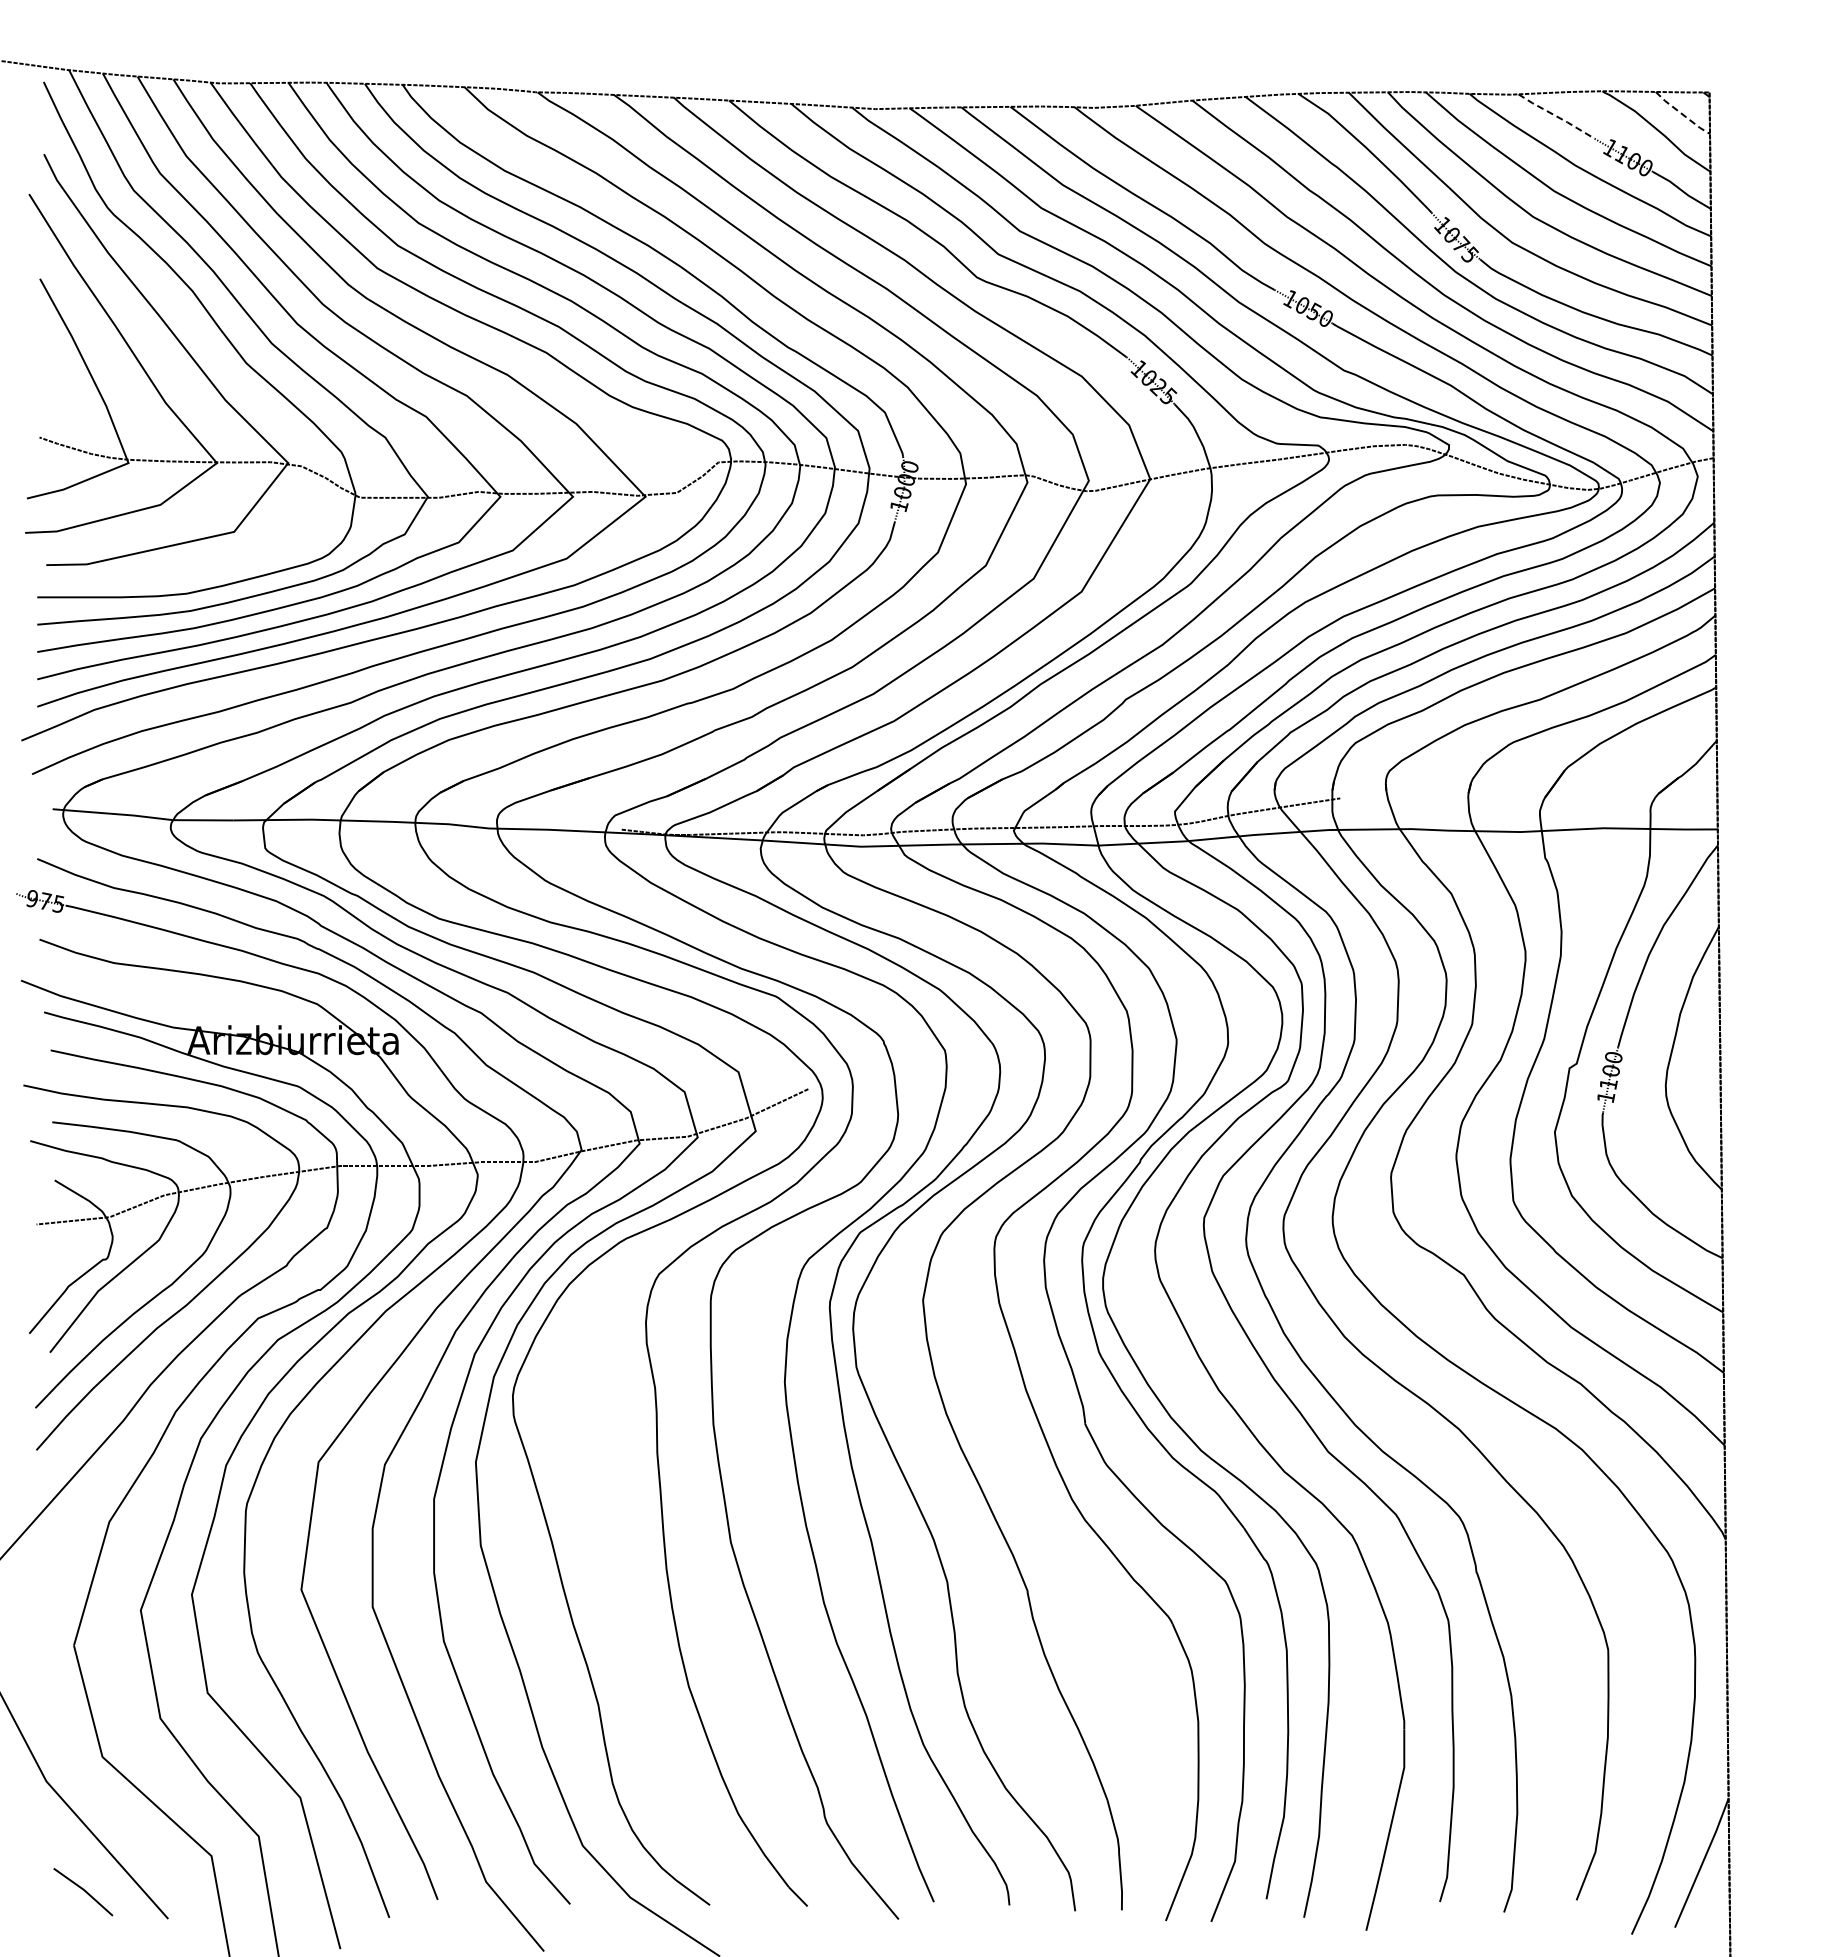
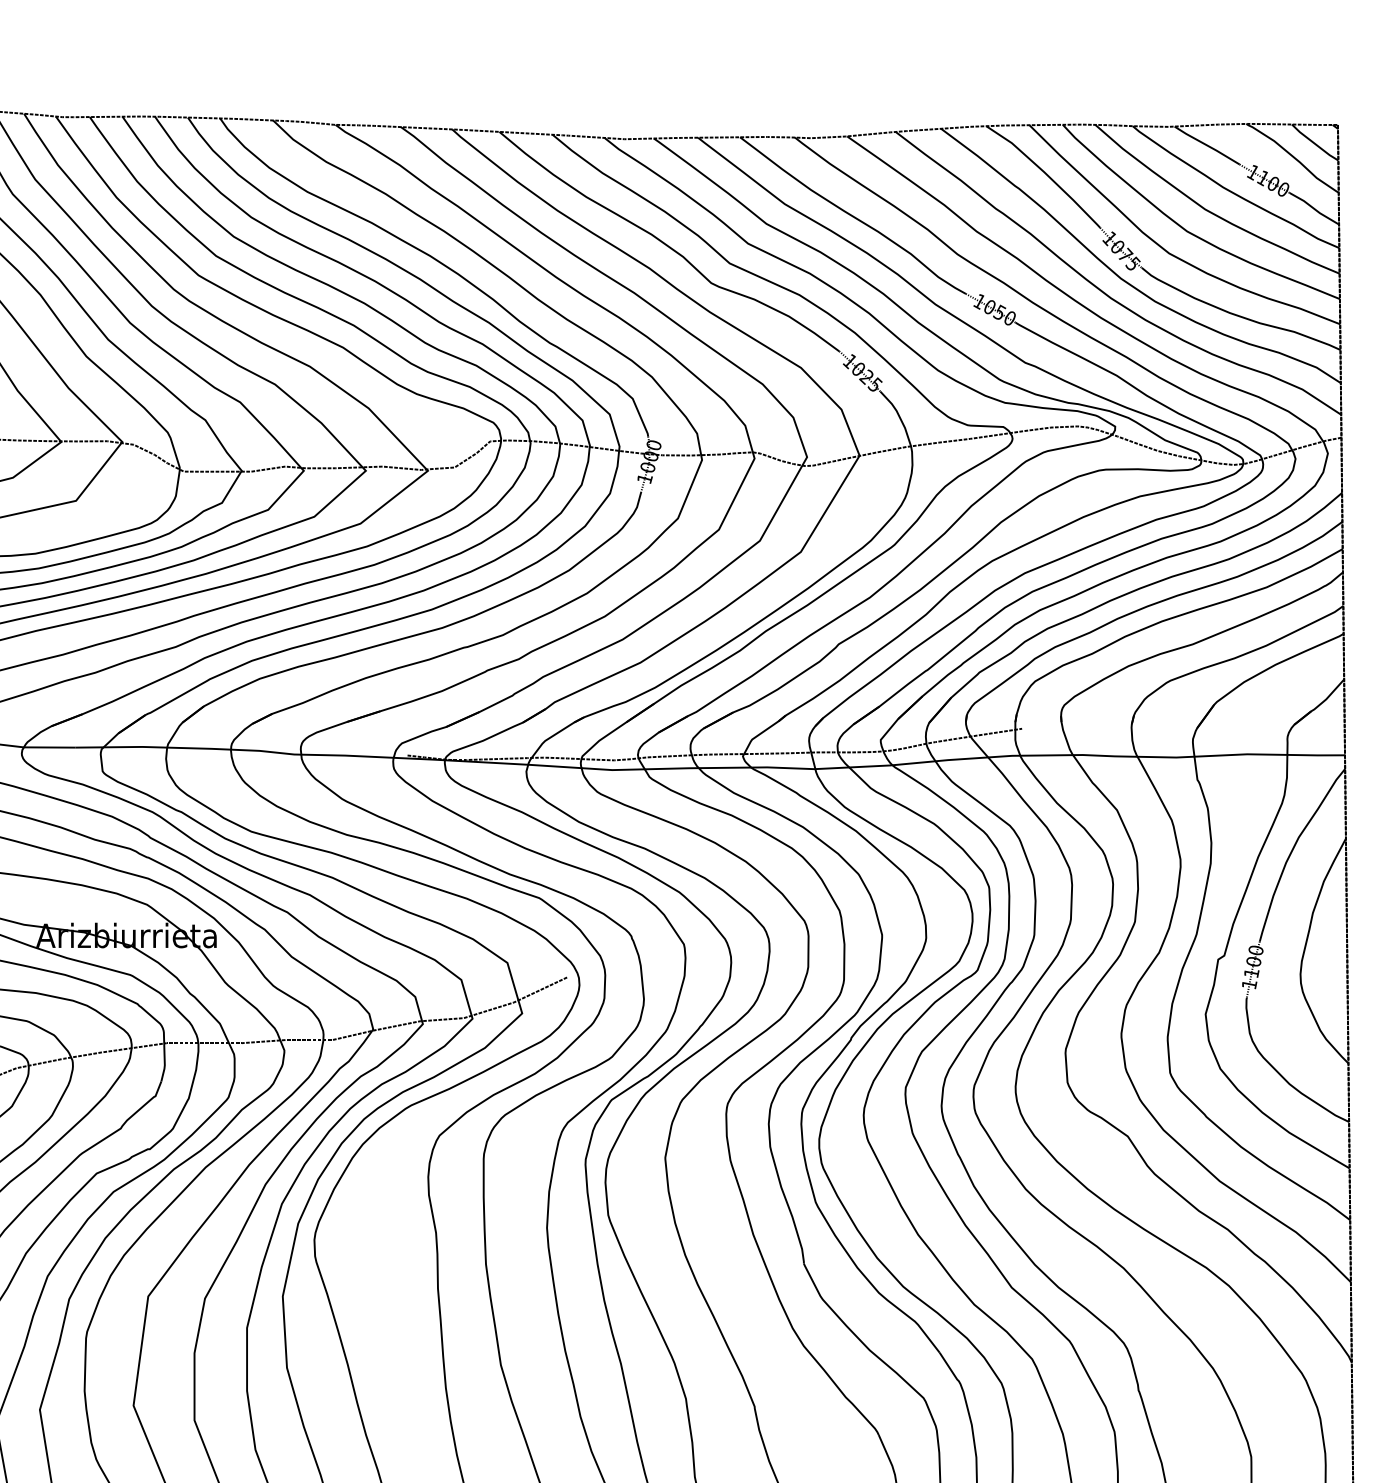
line: (1682, 114) -> (1314, 143), dashed -> solid
line: (1556, 116) -> (1207, 145), dashed -> solid

